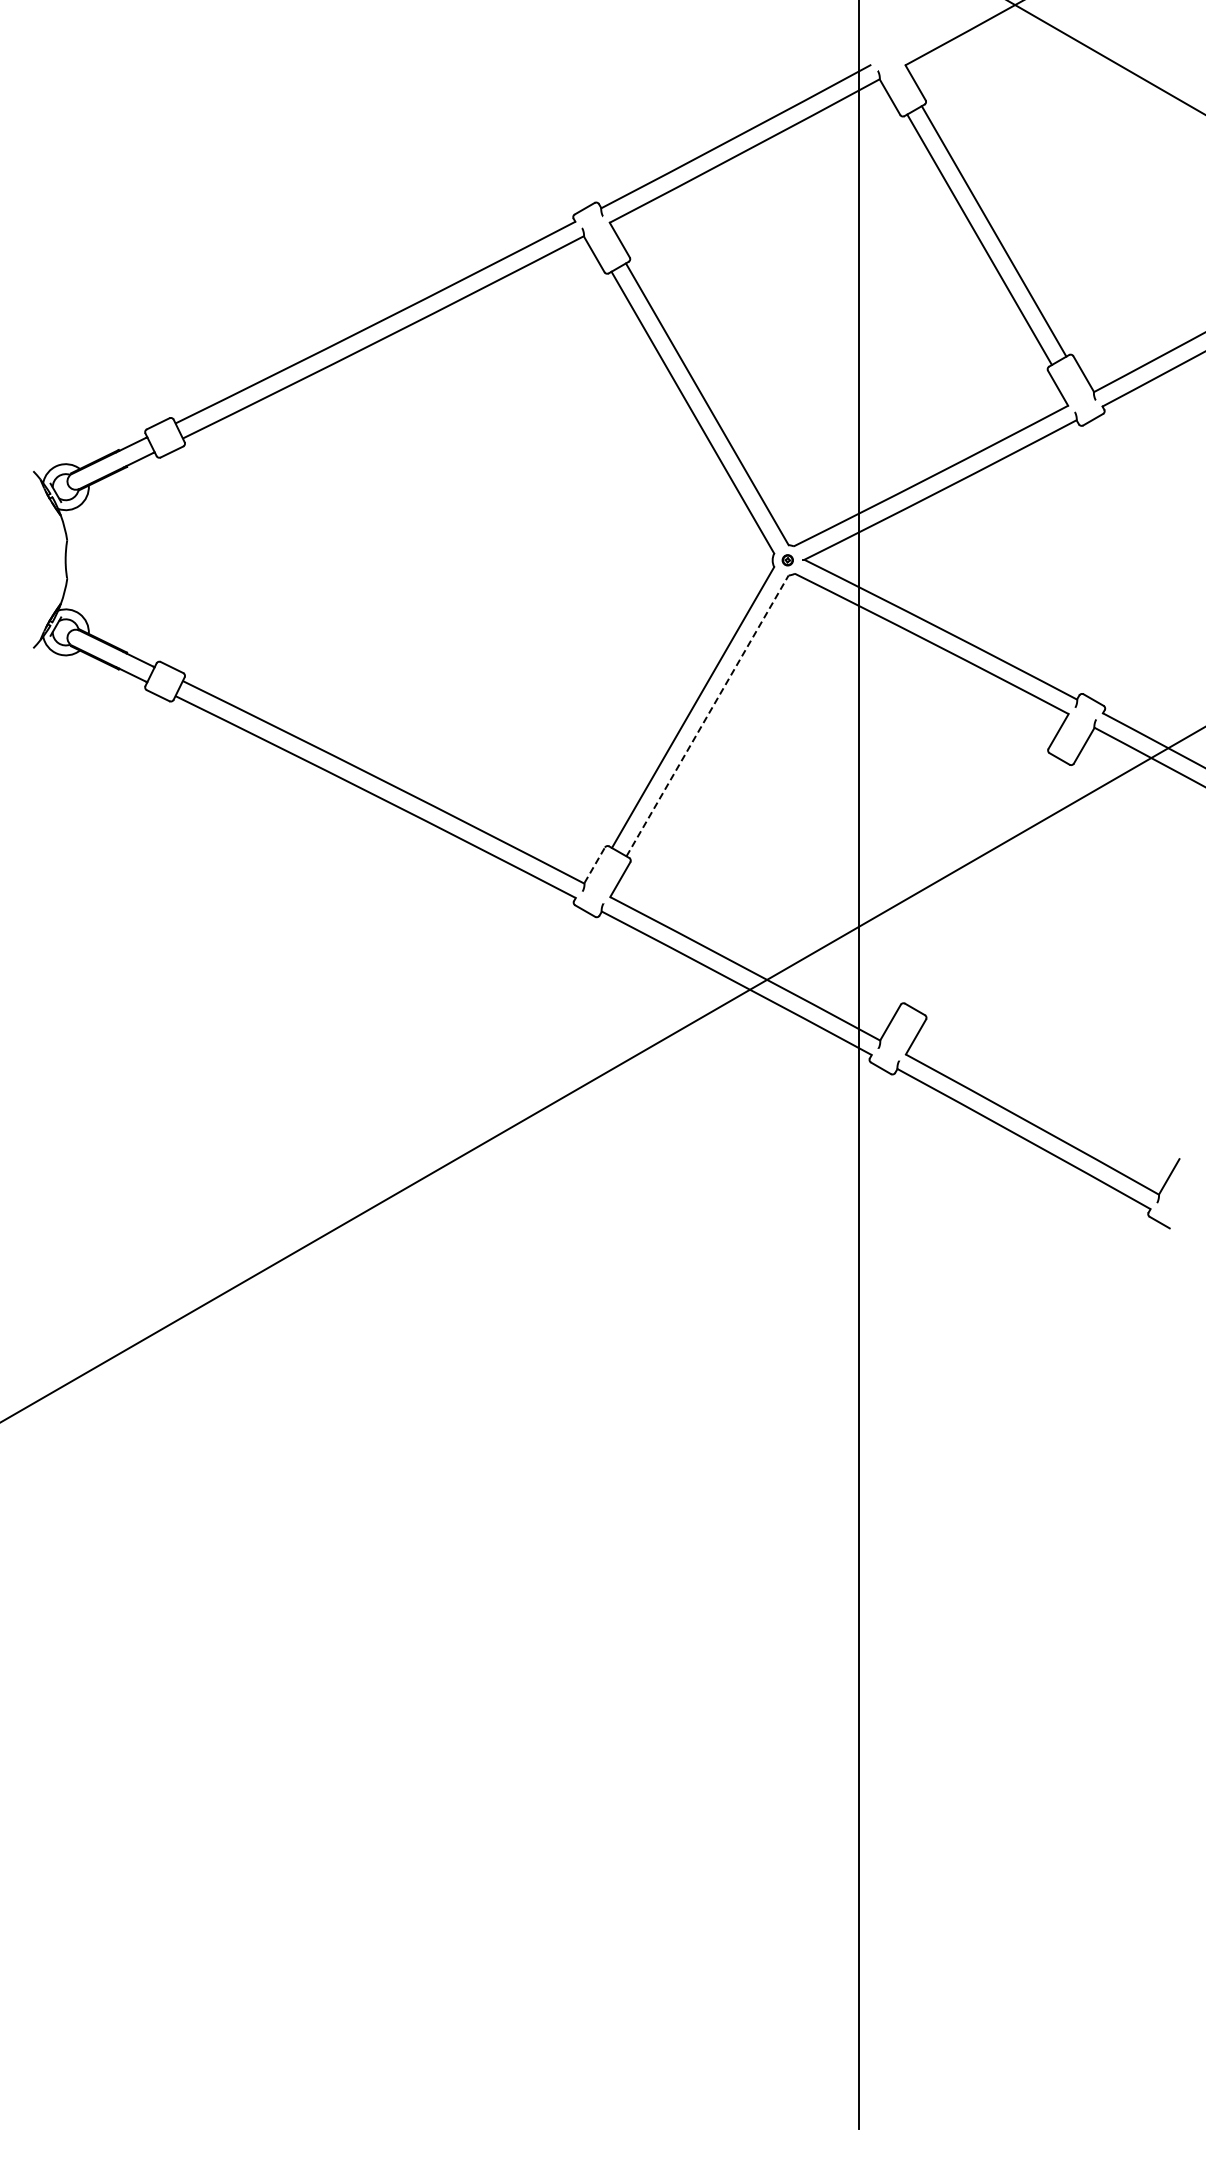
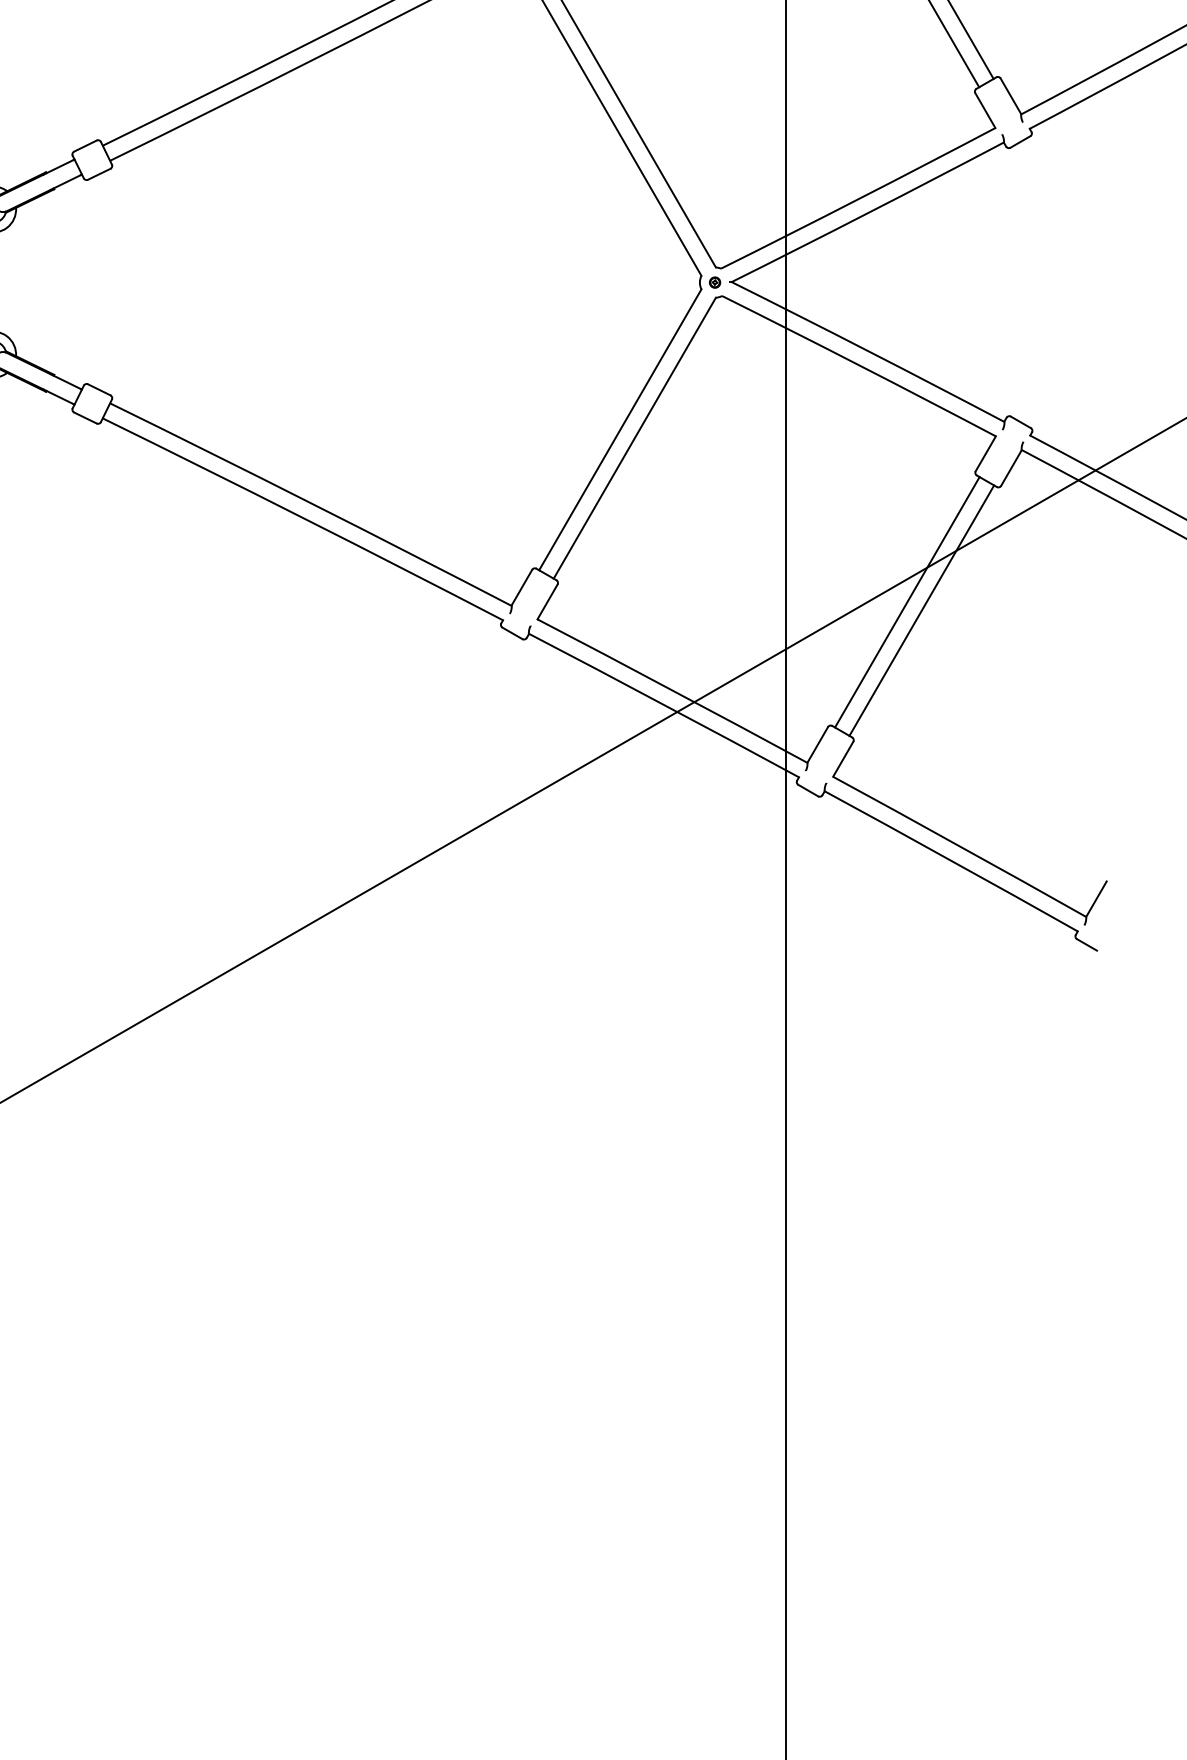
line: (707, 715) -> (634, 437), dashed -> solid
line: (594, 864) -> (521, 586), dashed -> solid
line: (979, 879) -> (906, 601), added
line: (994, 888) -> (921, 610), added

